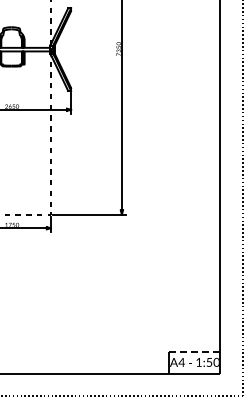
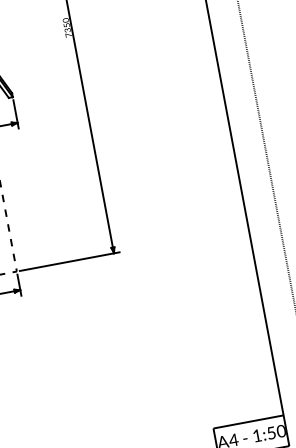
line: (194, 351) -> (248, 421), dashed -> solid

